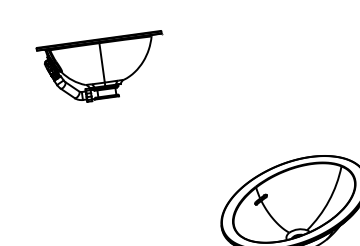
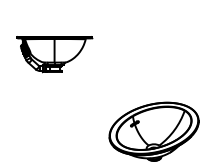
part: (102, 69) -> (54, 54), moved

